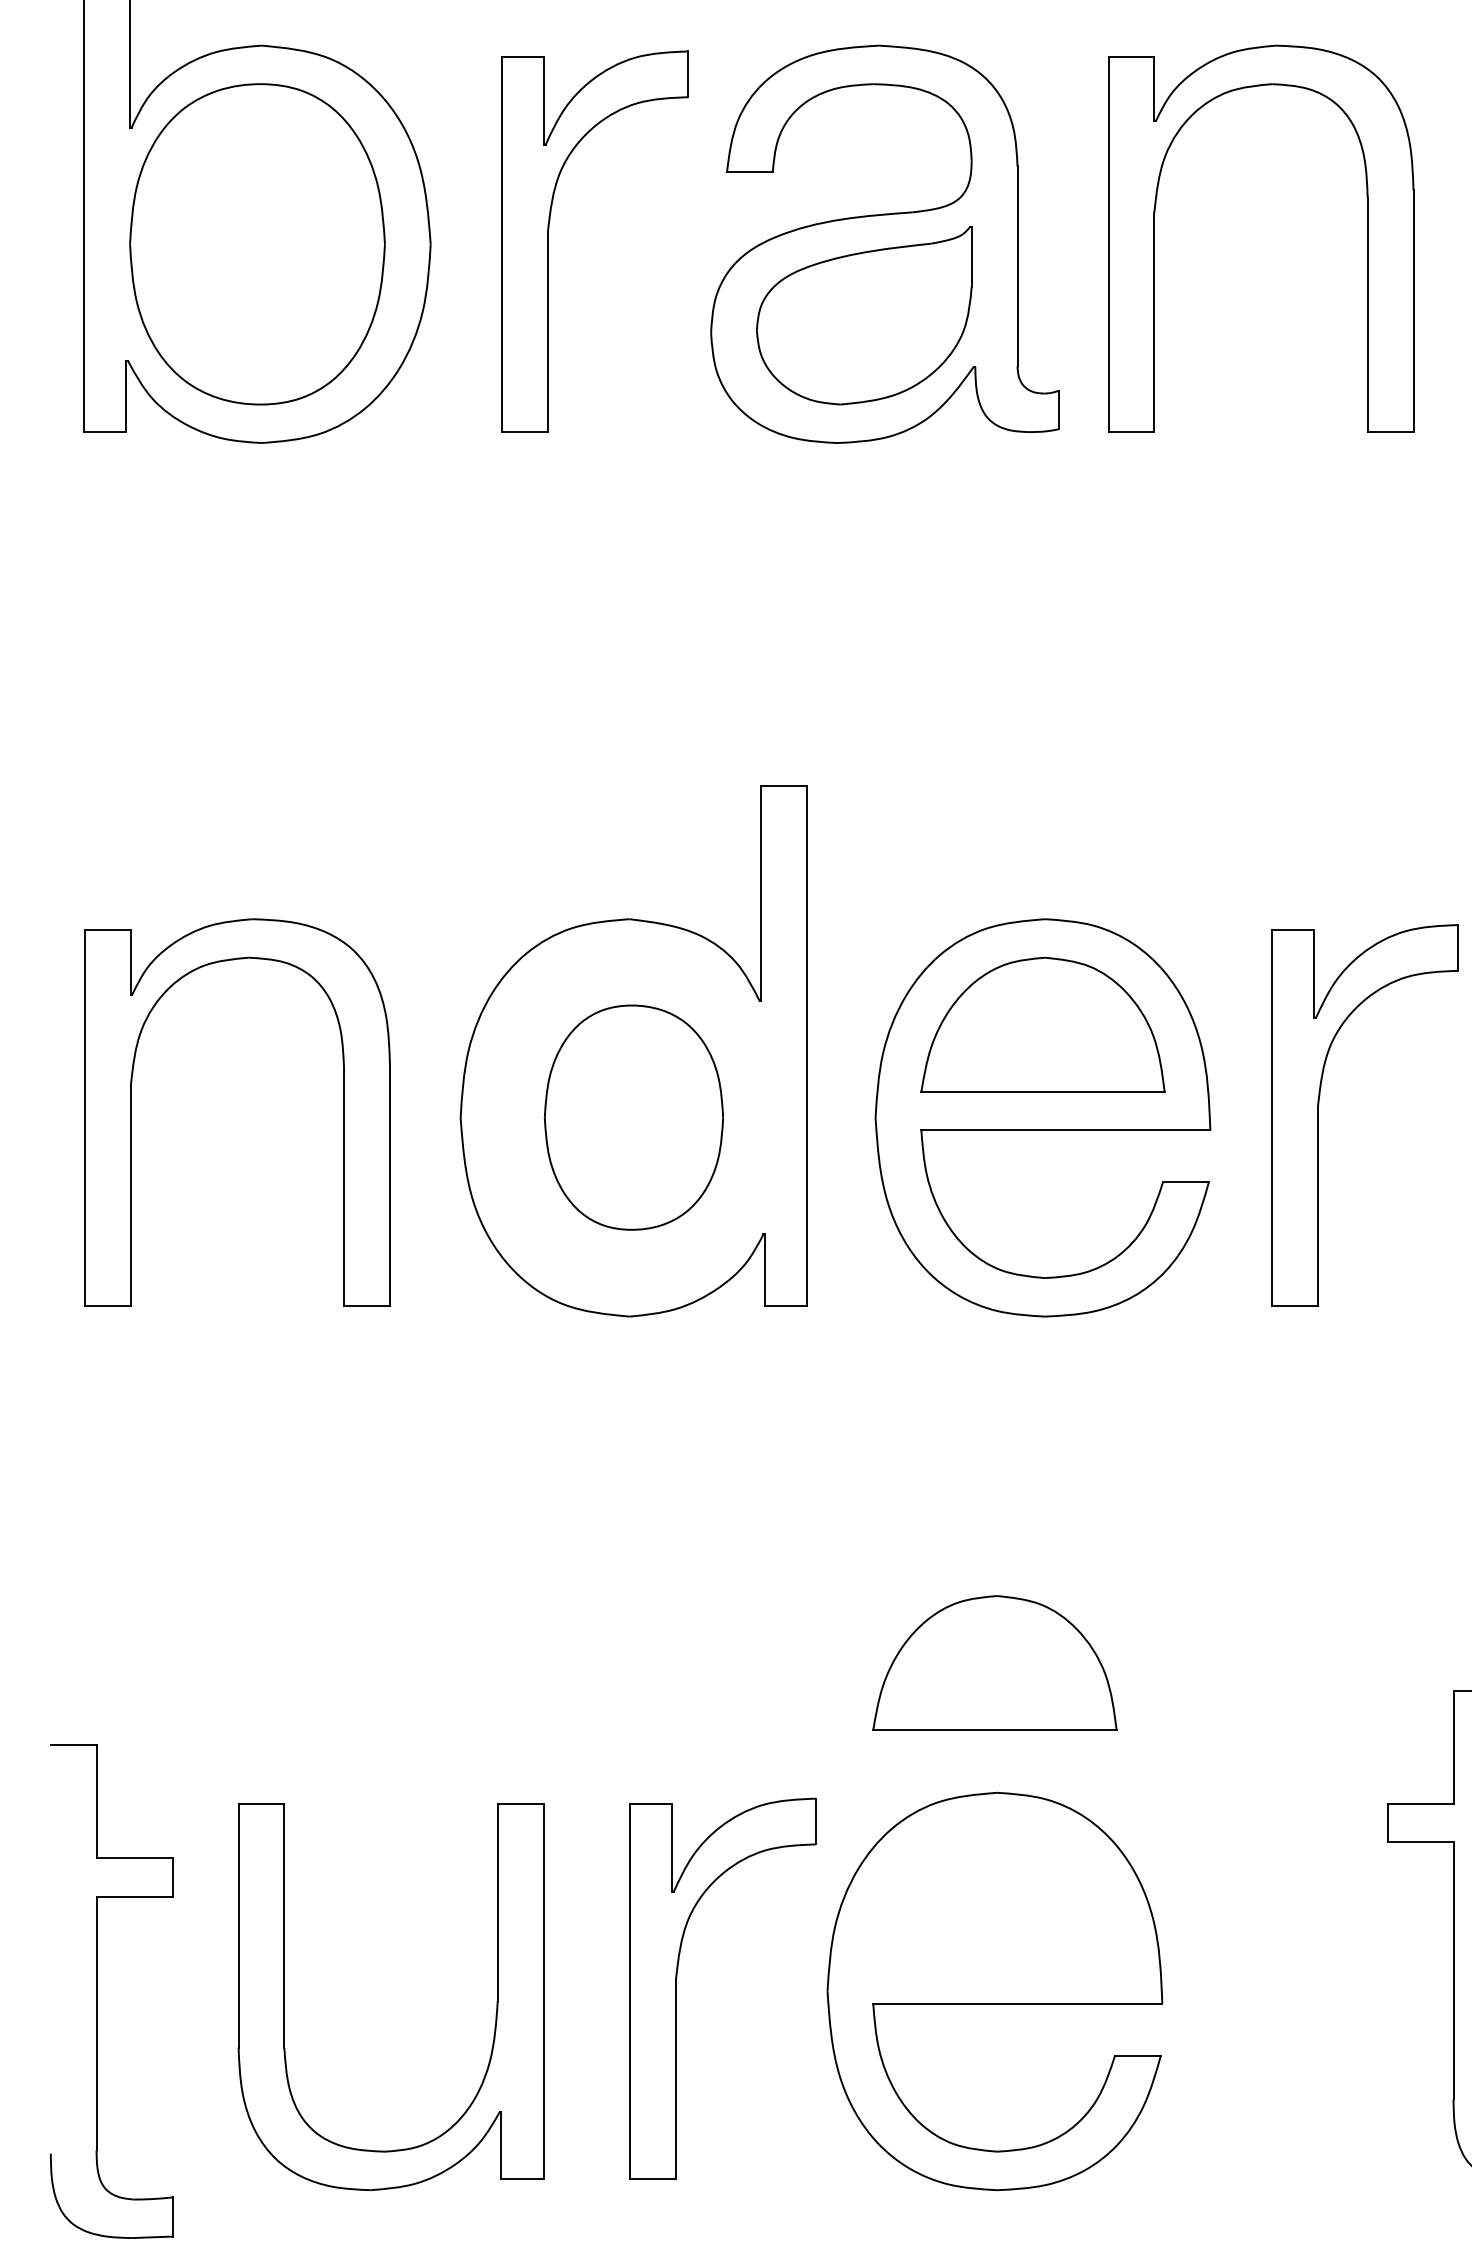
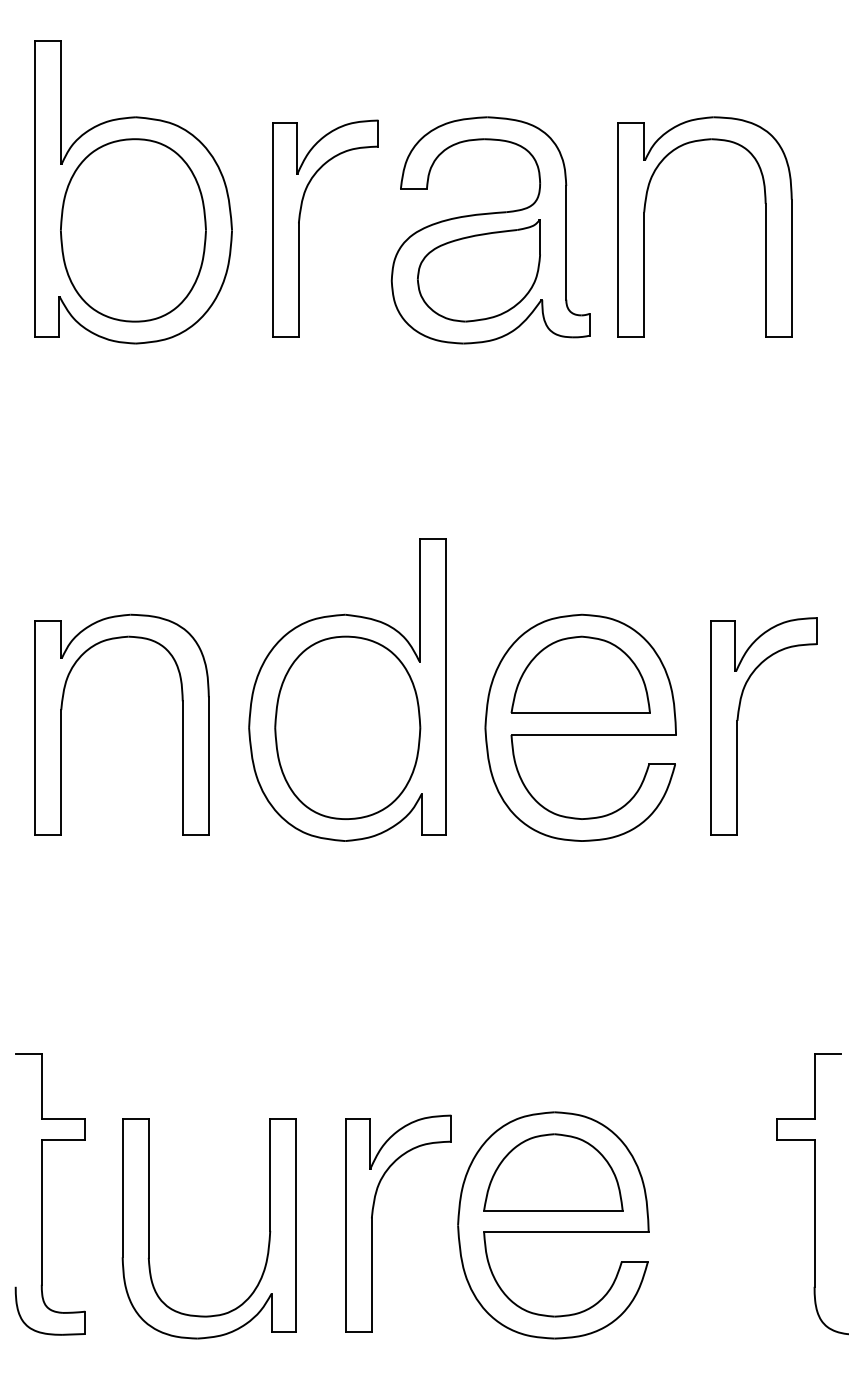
part: (633, 1117) -> (347, 727), size x1.43
part: (995, 1663) -> (553, 1172), moved
part: (97, 1991) -> (42, 1194), moved

